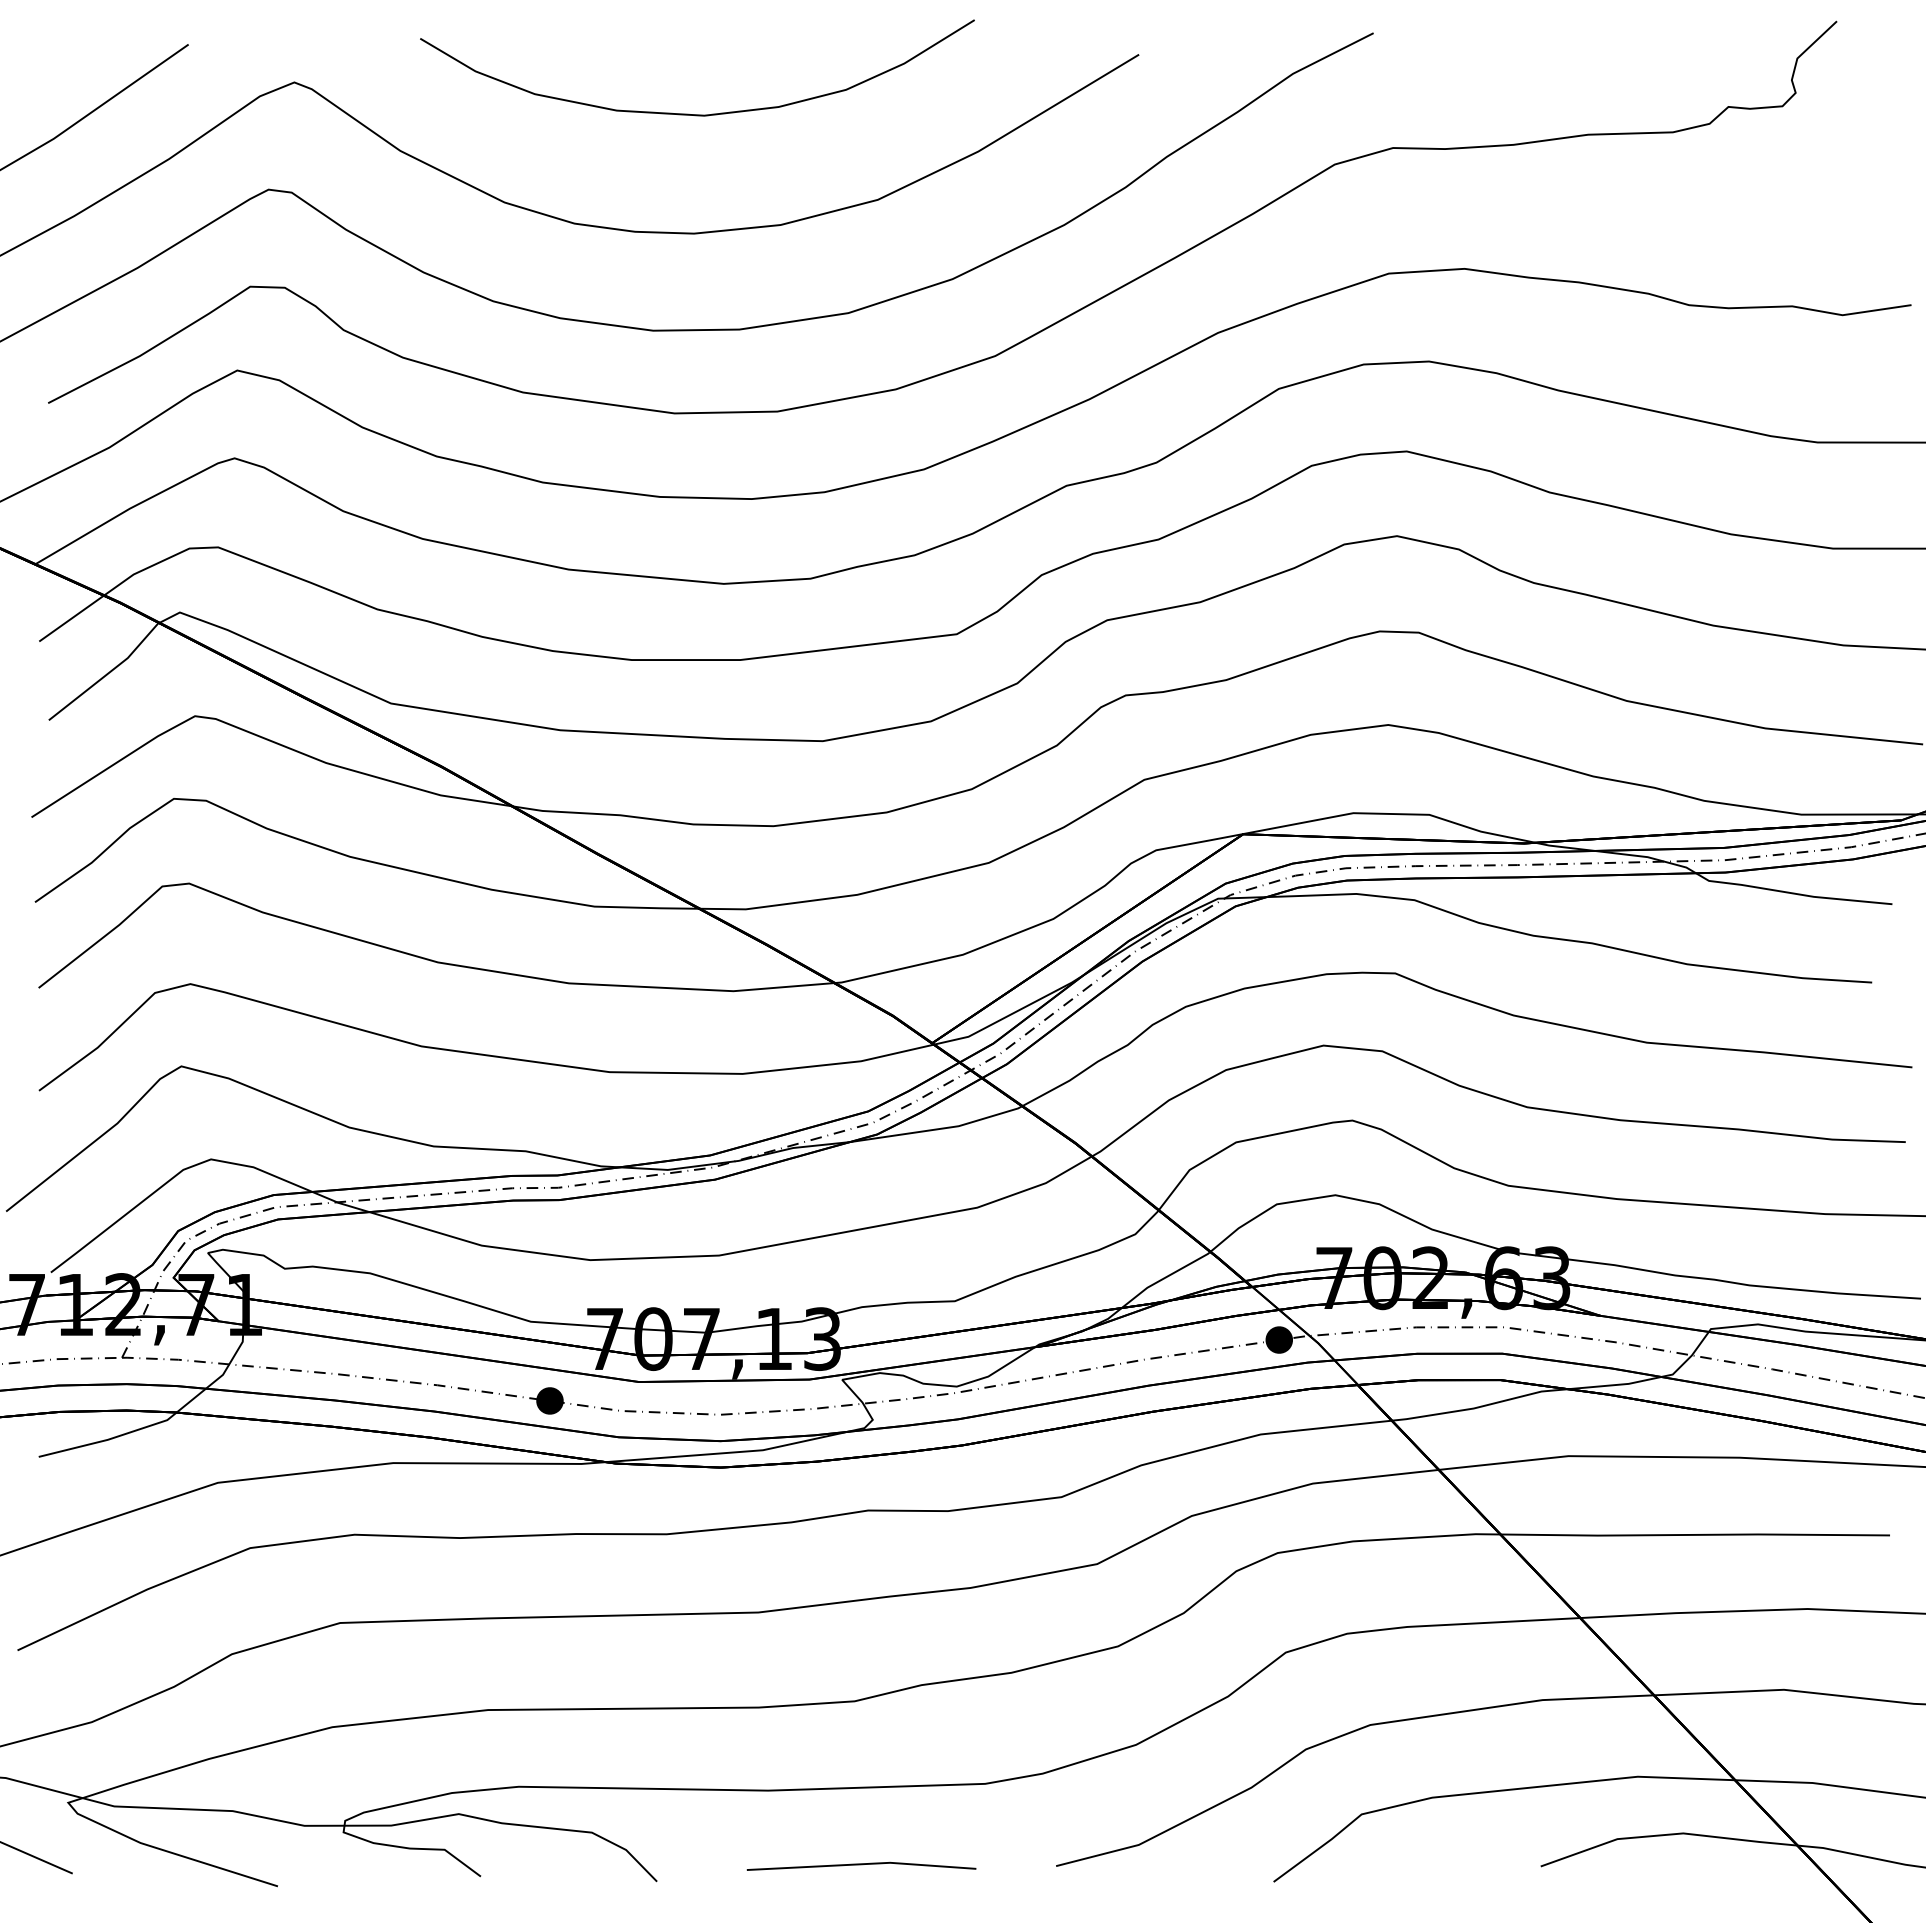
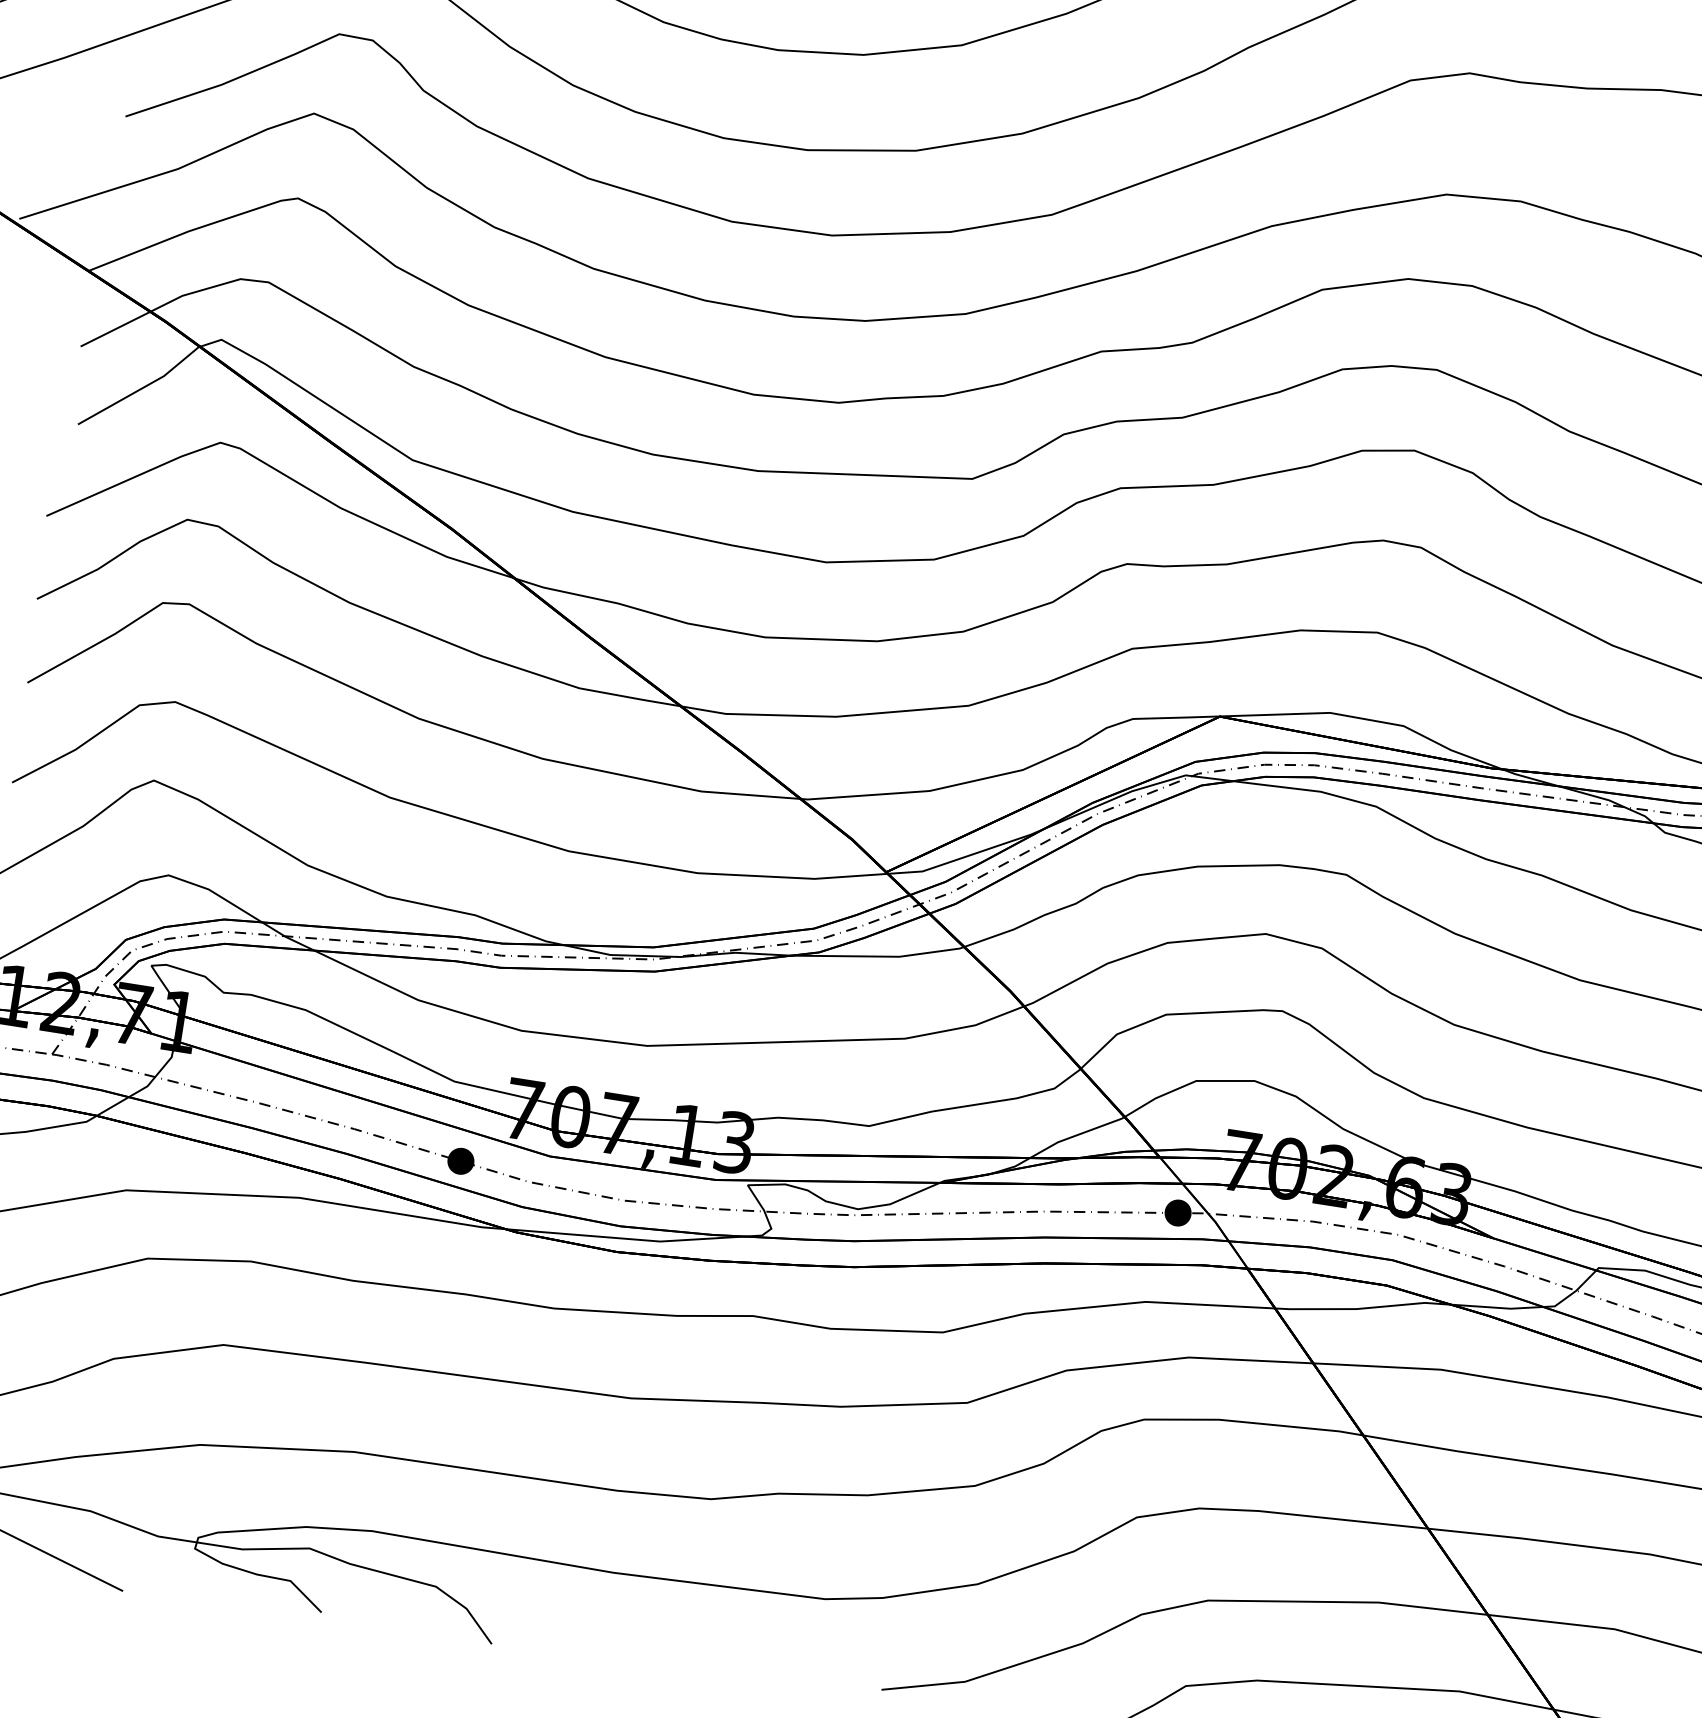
line: (861, 1865) -> (692, 1659), removed

